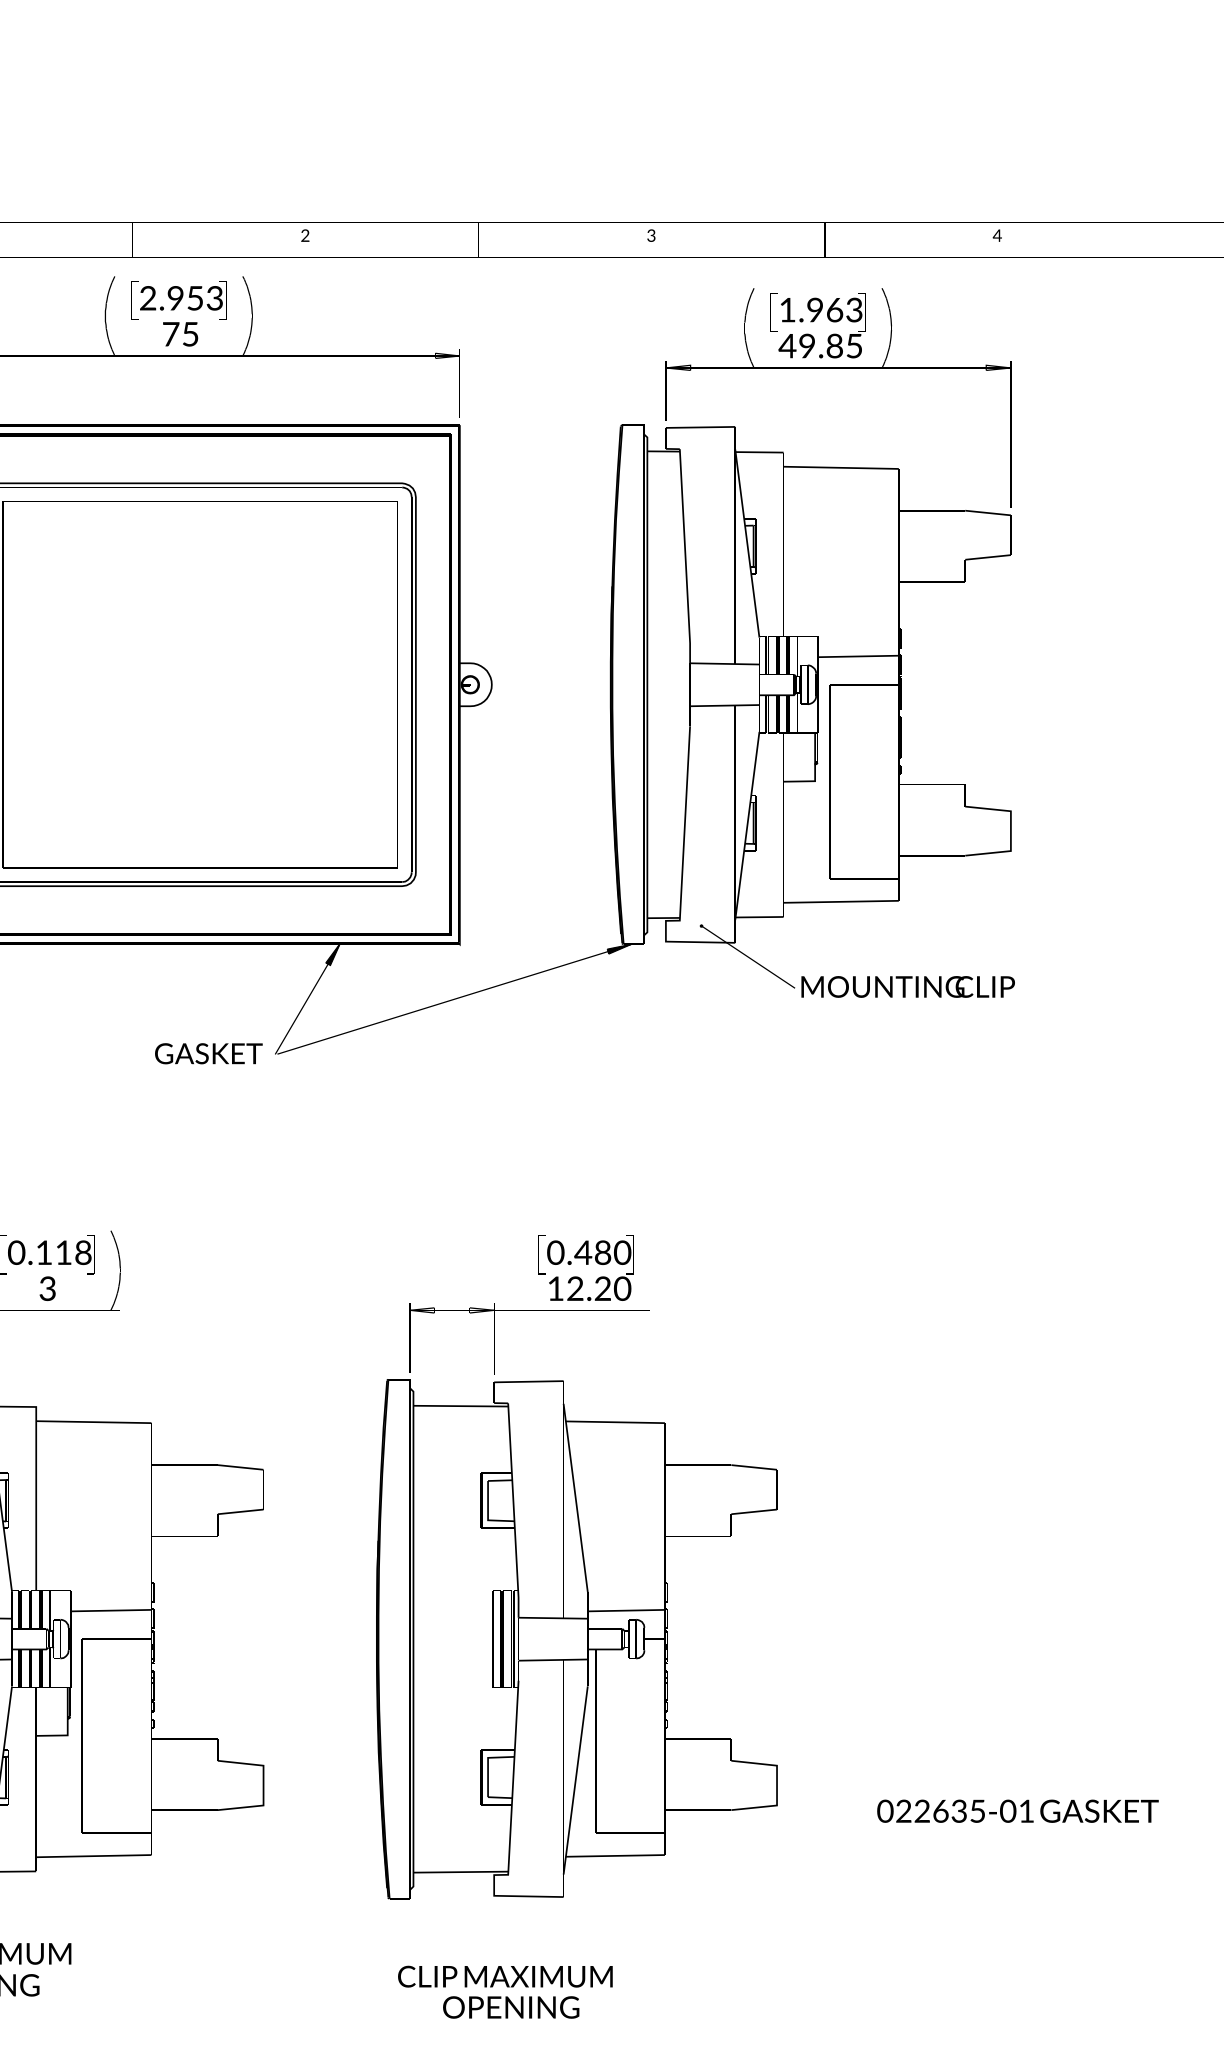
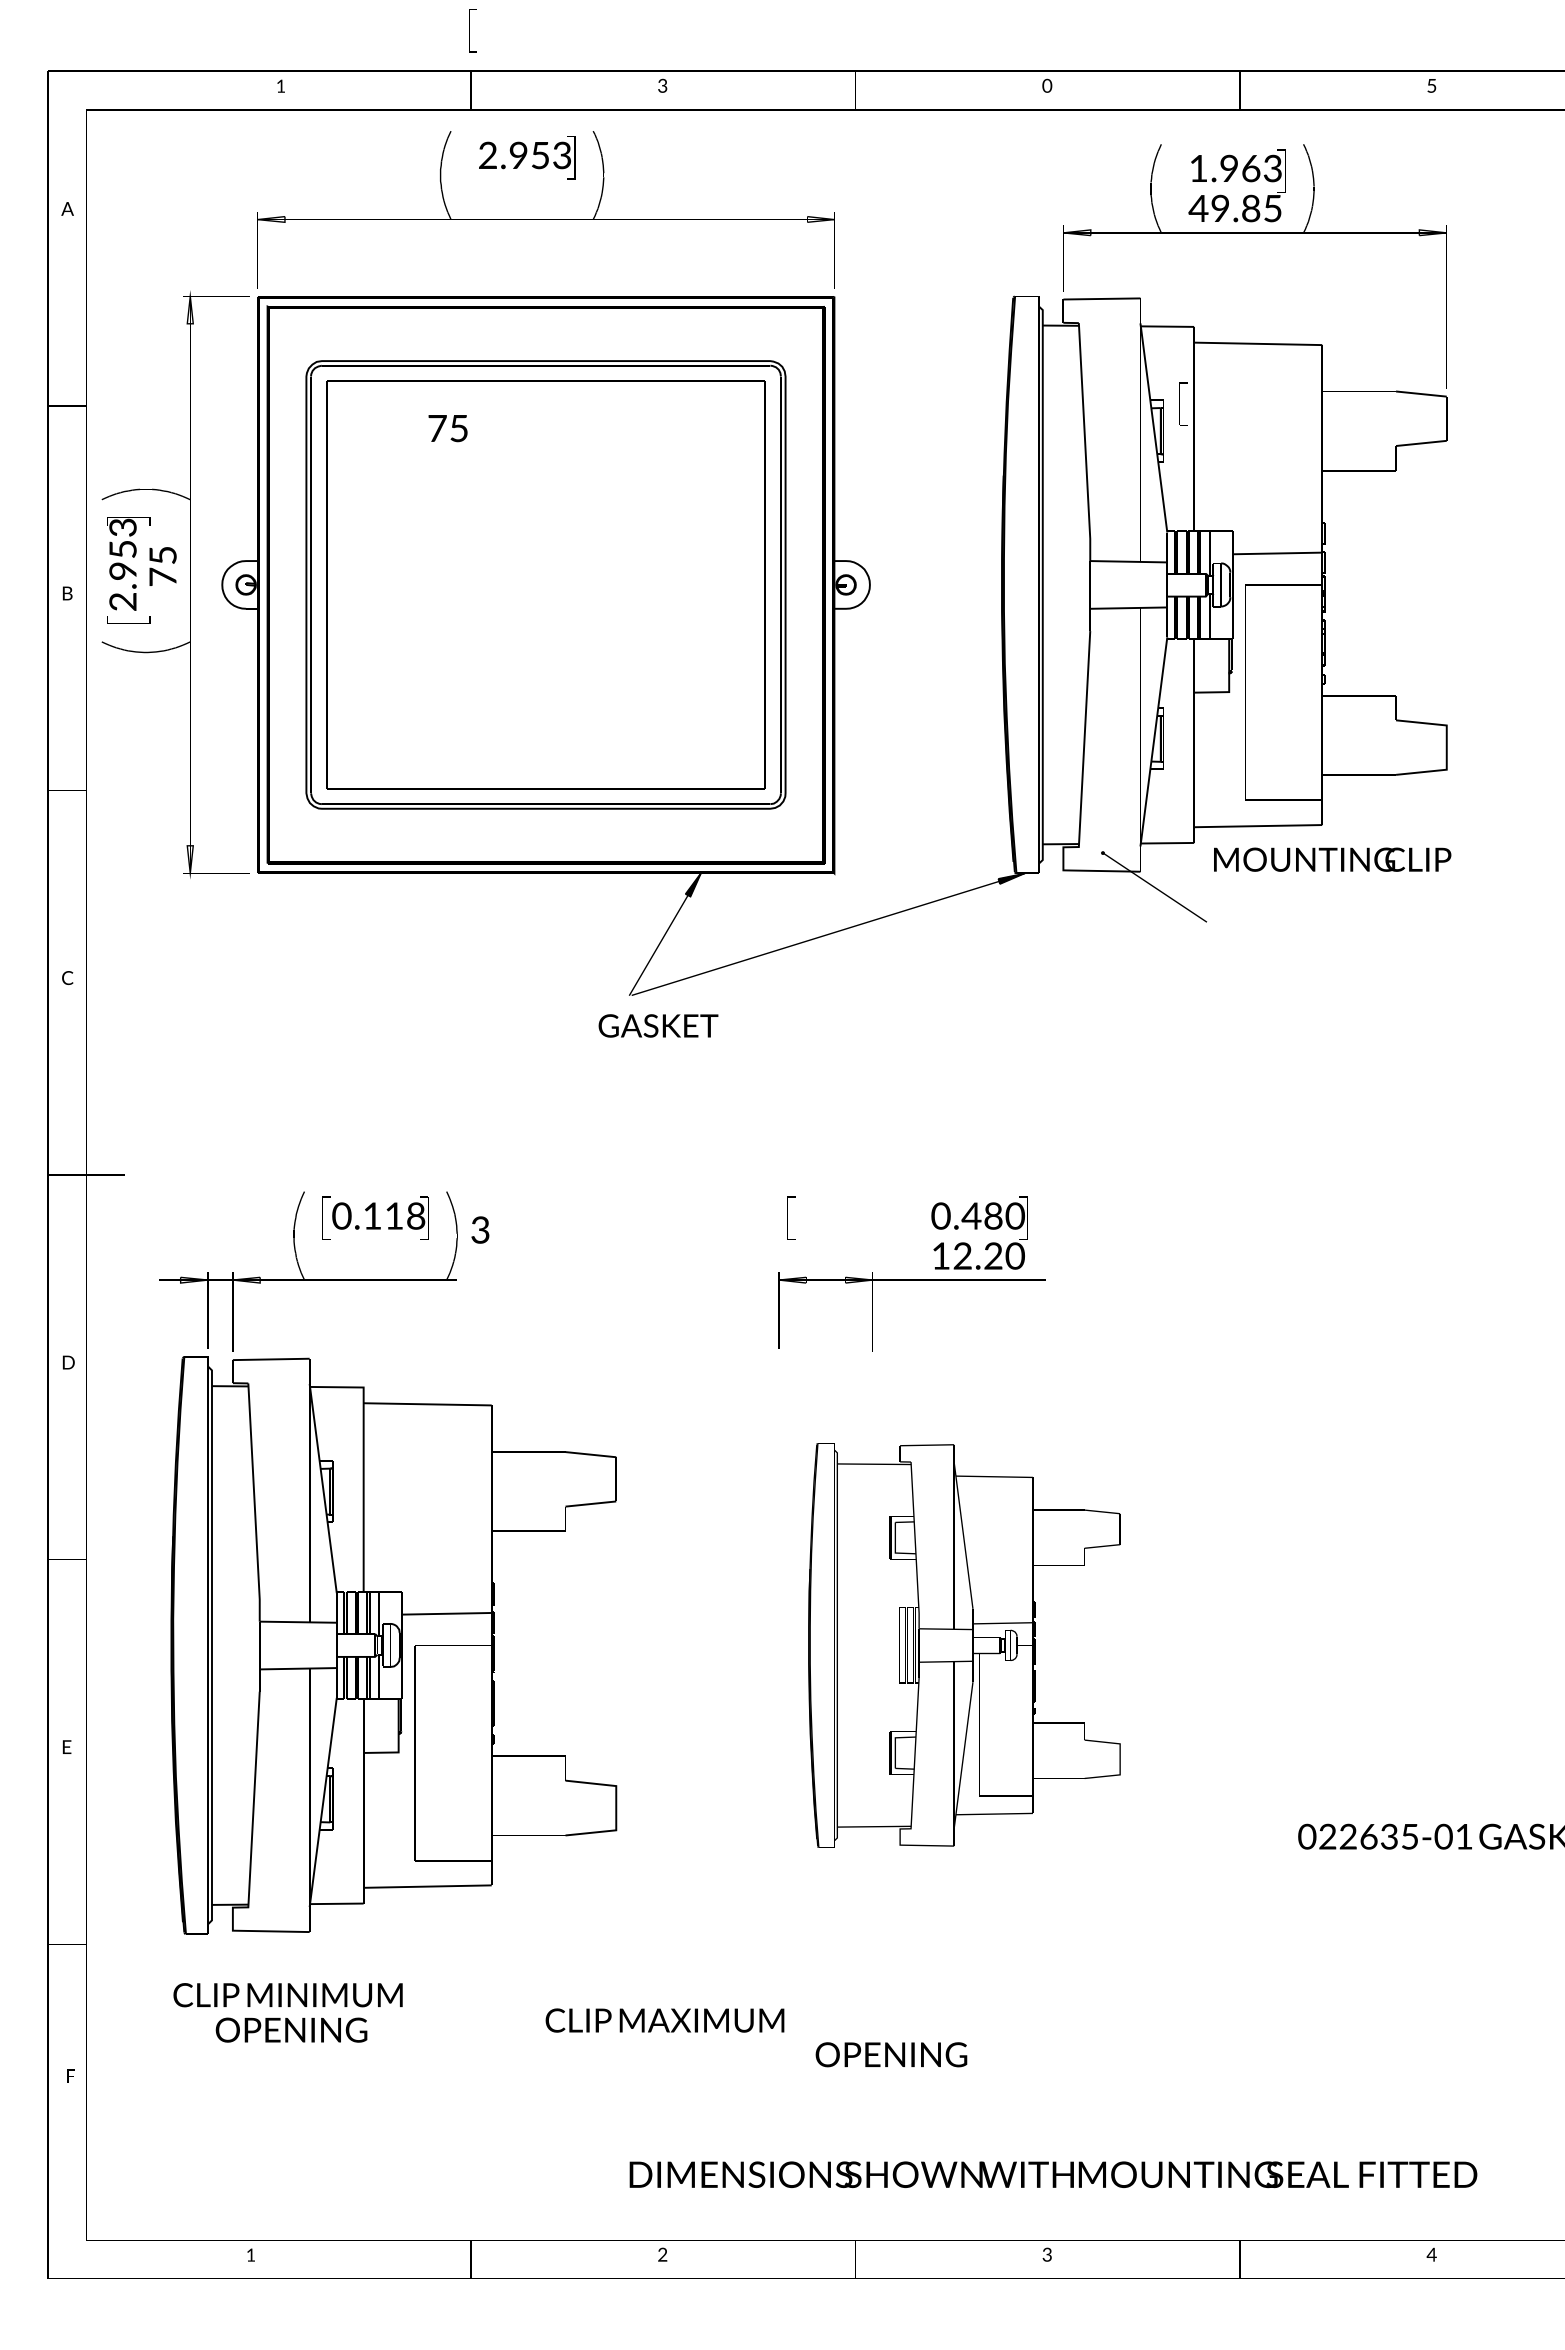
text: (651, 235) -> (1047, 85), 3 -> 0
text: (997, 235) -> (1431, 85), 4 -> 5
text: (305, 237) -> (662, 87), 2 -> 3
part: (134, 300) -> (472, 30), moved
part: (773, 311) -> (1183, 403), moved
text: (180, 334) -> (447, 428), moved
text: (908, 986) -> (1332, 859), moved
text: (208, 1053) -> (658, 1025), moved
line: (538, 1254) -> (787, 1217), moved
text: (47, 1288) -> (480, 1229), moved
part: (576, 1639) -> (964, 1645), size x0.7
text: (504, 1976) -> (664, 2020), moved

